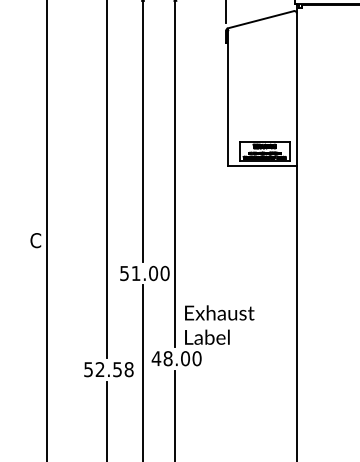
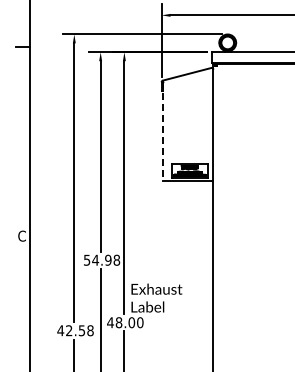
line: (227, 97) -> (162, 131), solid -> dashed
text: (150, 272) -> (106, 259), 51.00 -> 54.98
text: (88, 369) -> (60, 330), 52.58 -> 42.58

